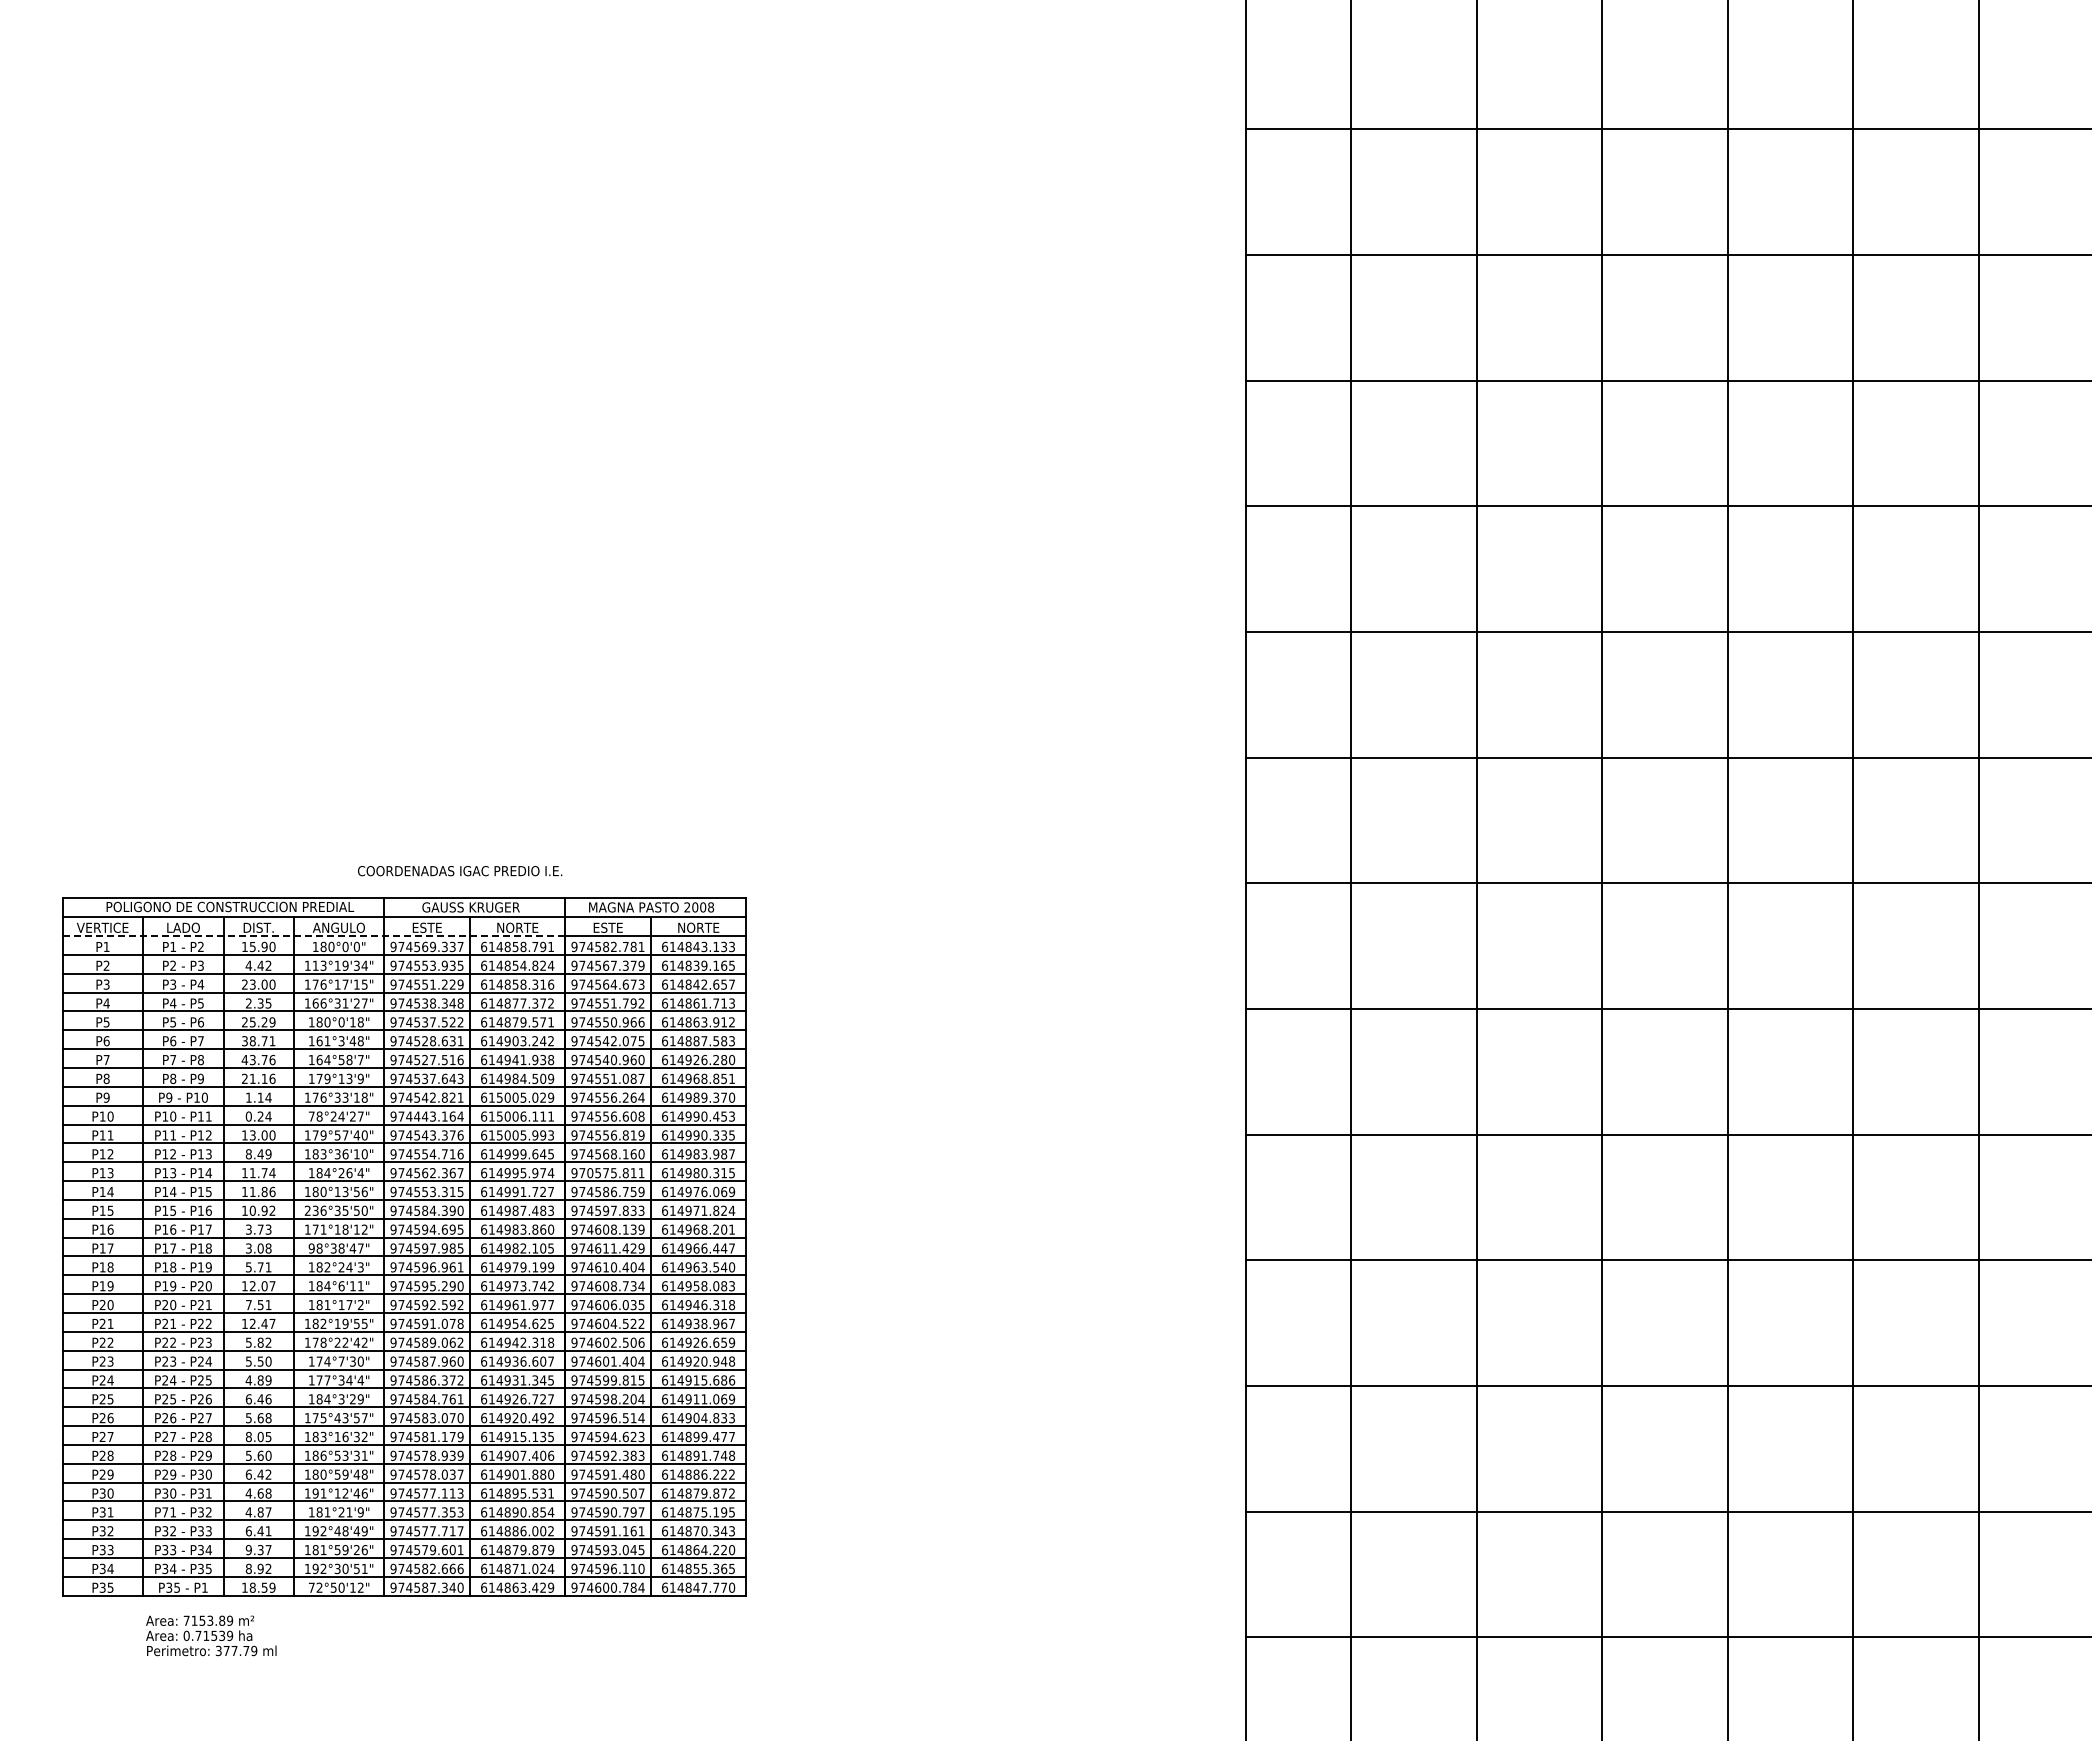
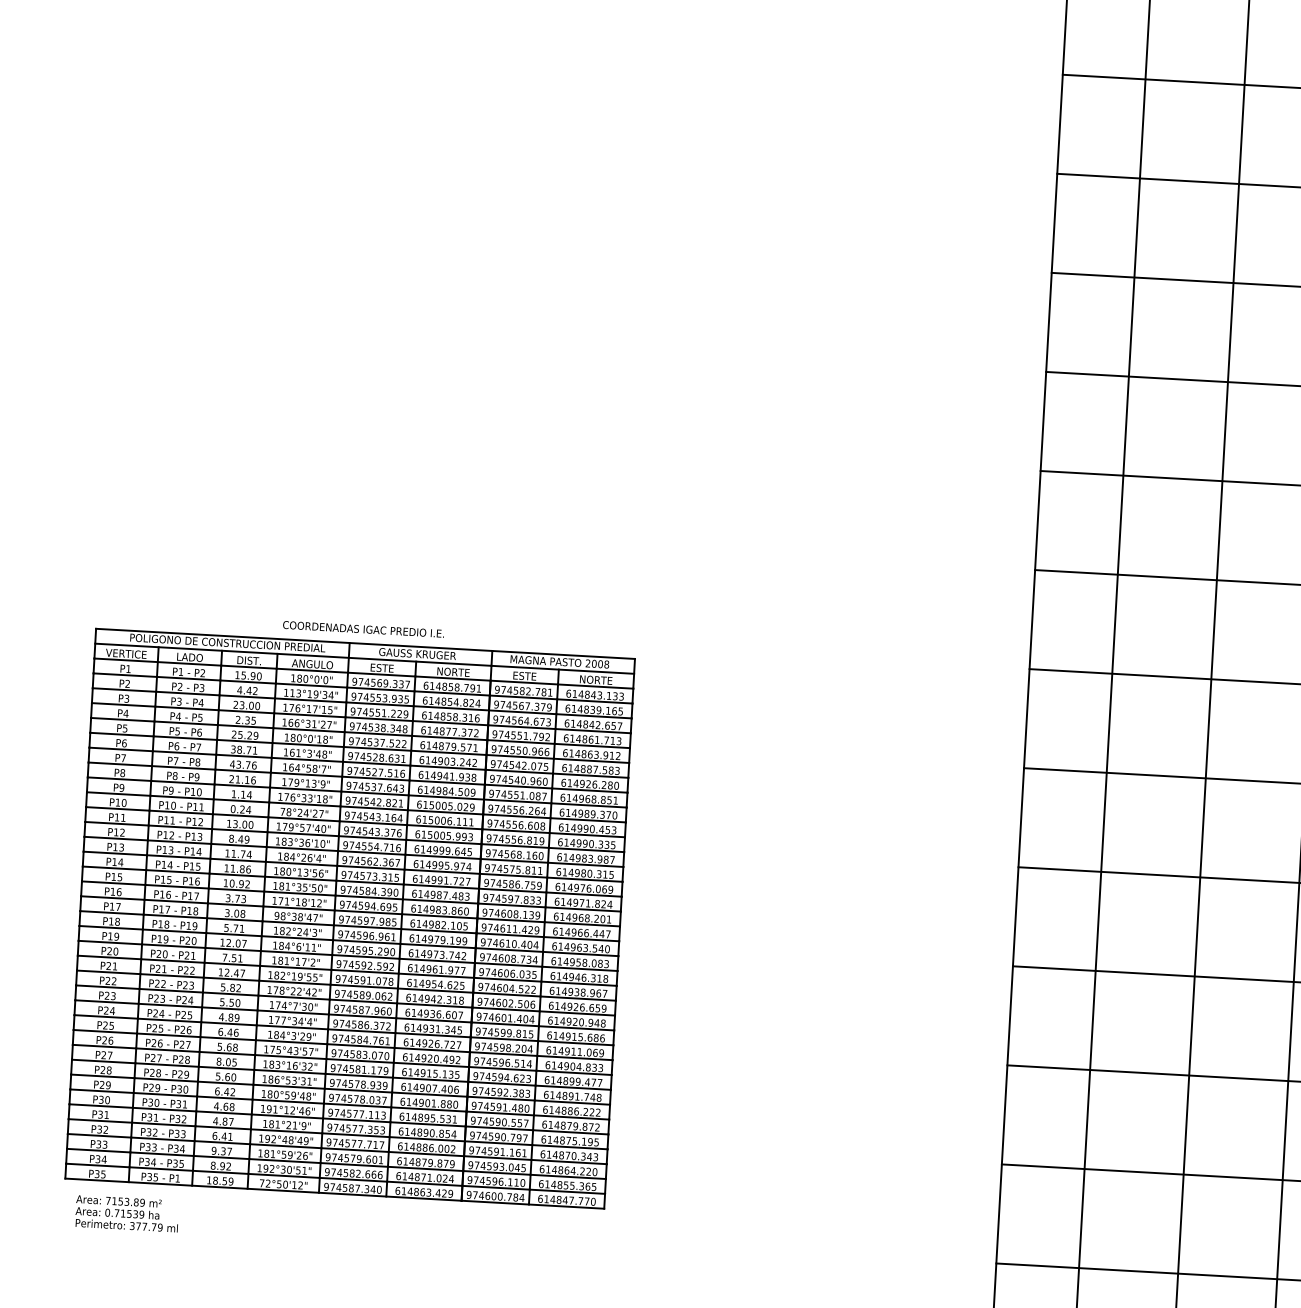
text: (460, 871) -> (363, 629), moved
line: (314, 936) -> (292, 670), dashed -> solid
text: (417, 1116) -> (366, 816), 974443.164 -> 974543.164
text: (590, 1173) -> (500, 869), 970575.811 -> 974575.811
text: (424, 1192) -> (368, 876), 974553.315 -> 974573.315
text: (315, 1210) -> (281, 886), 236°35'50" -> 181°35'50"
text: (633, 1493) -> (519, 1123), 974590.507 -> 974590.557
text: (165, 1512) -> (150, 1117), P71 -> P31
text: (211, 1635) -> (127, 1213), moved

